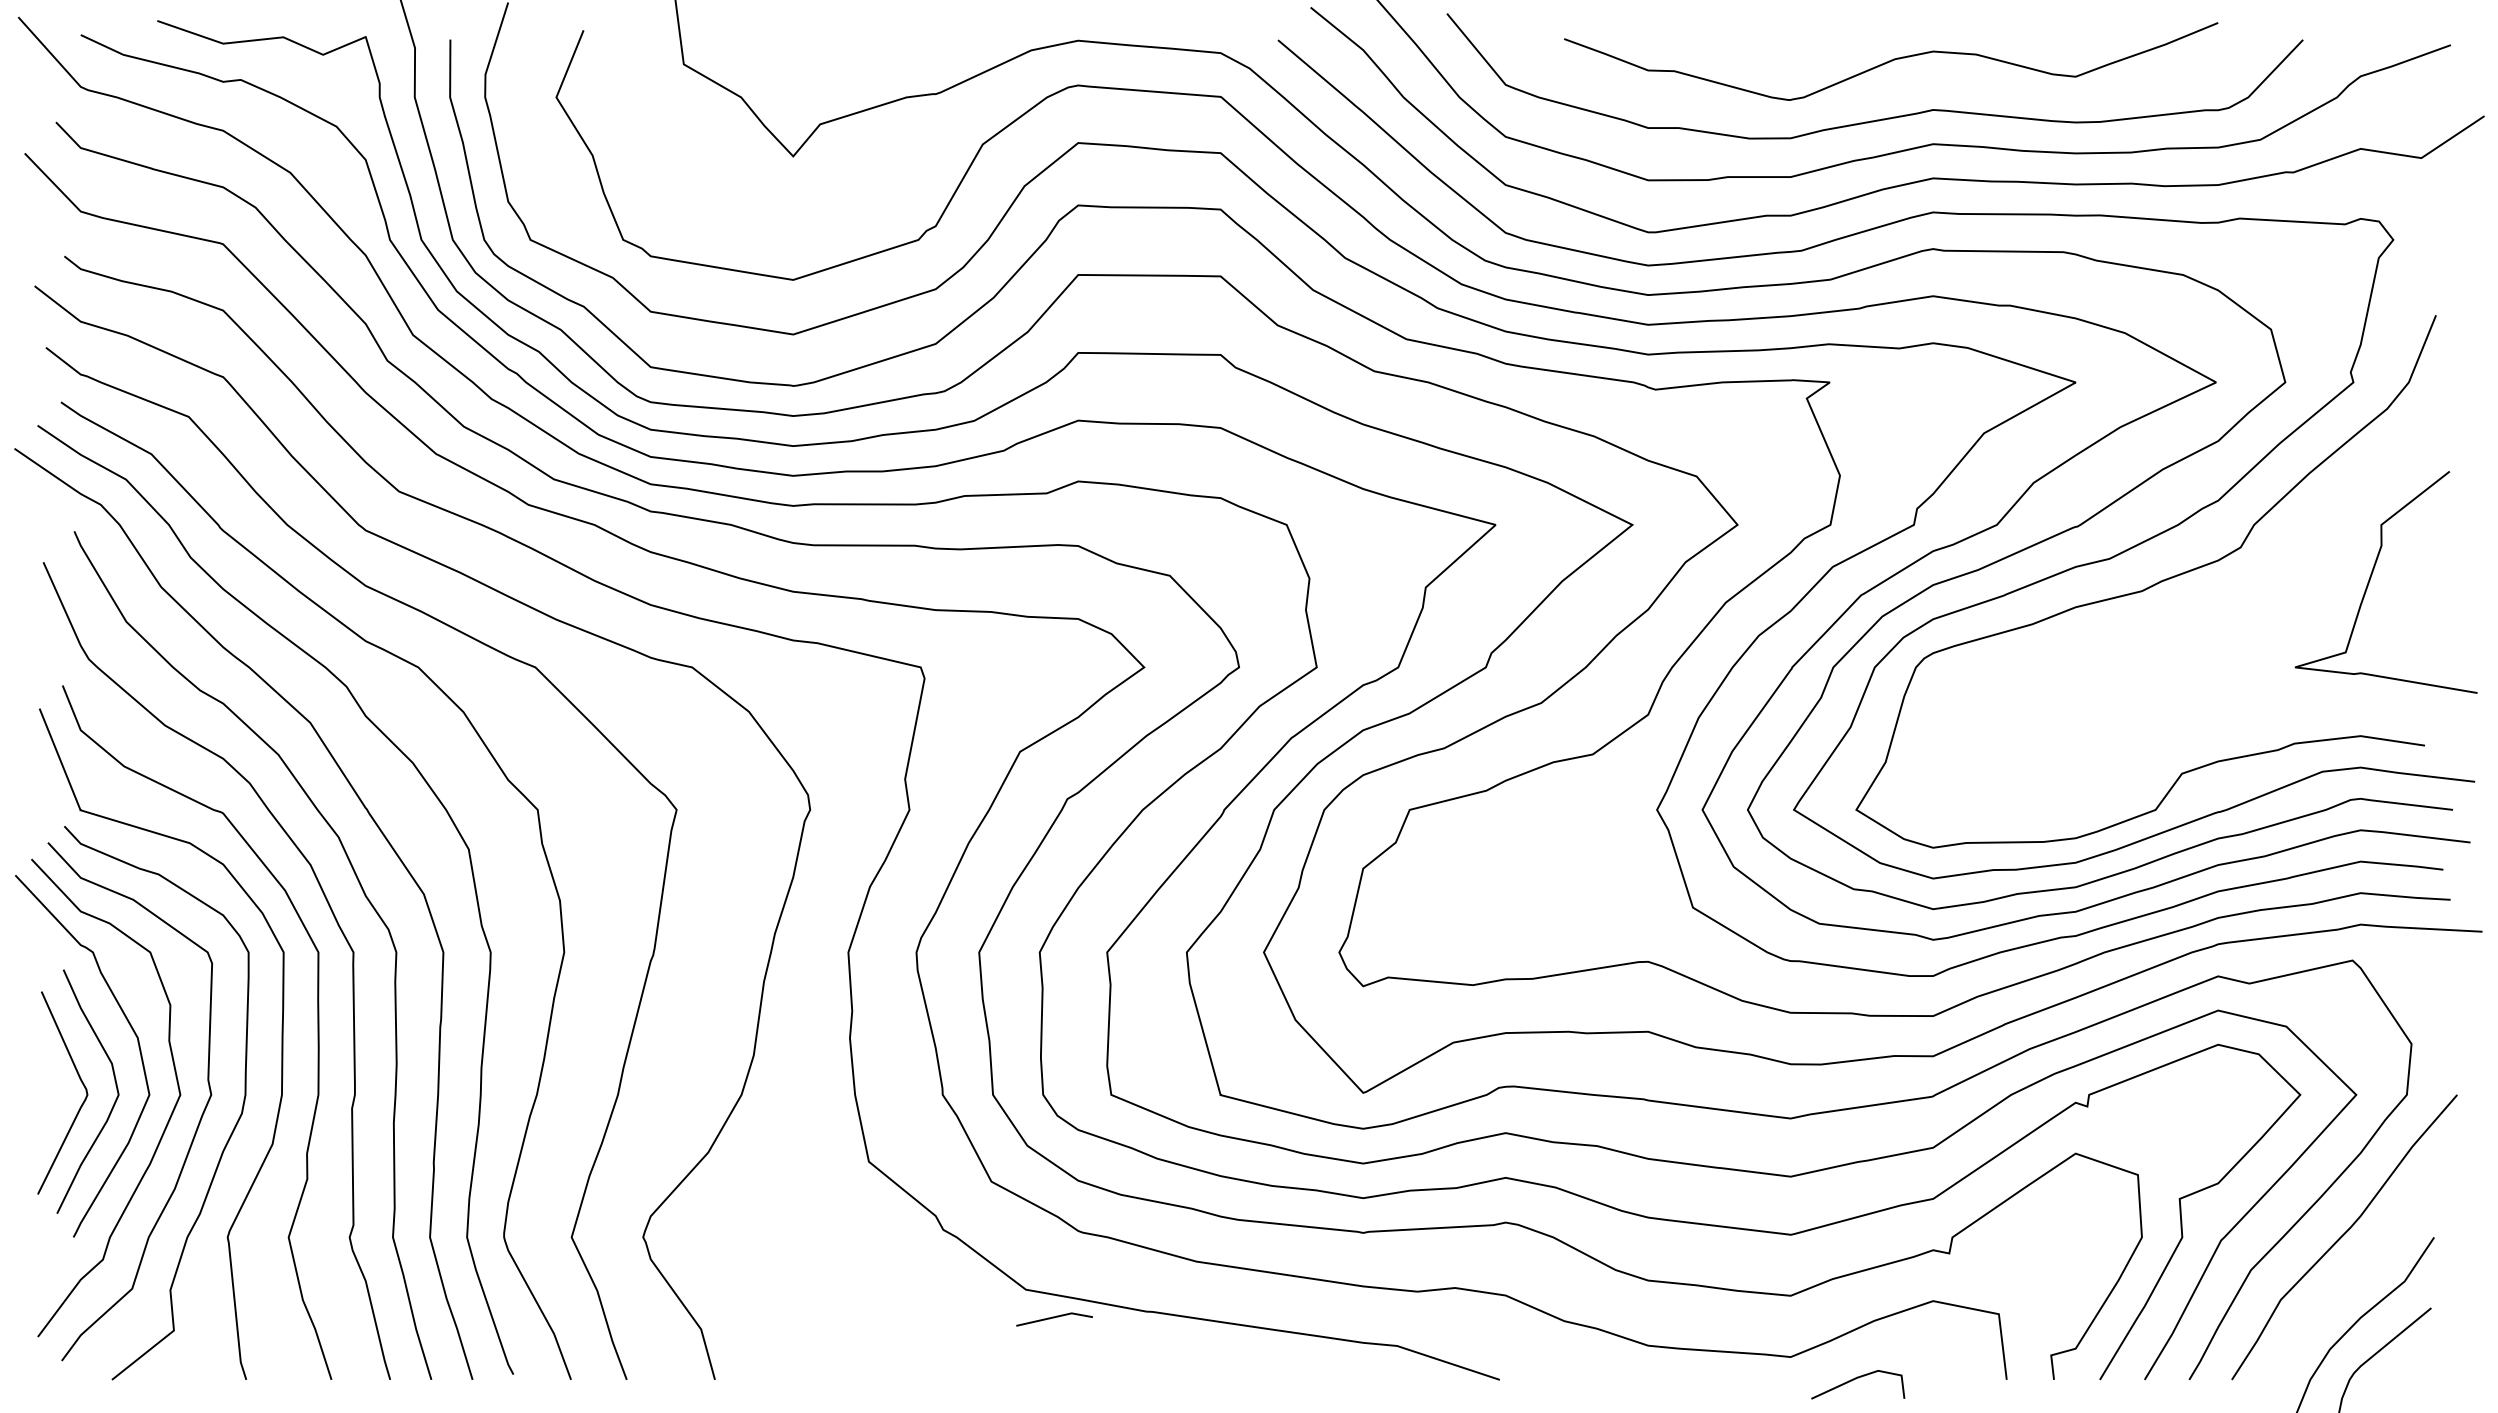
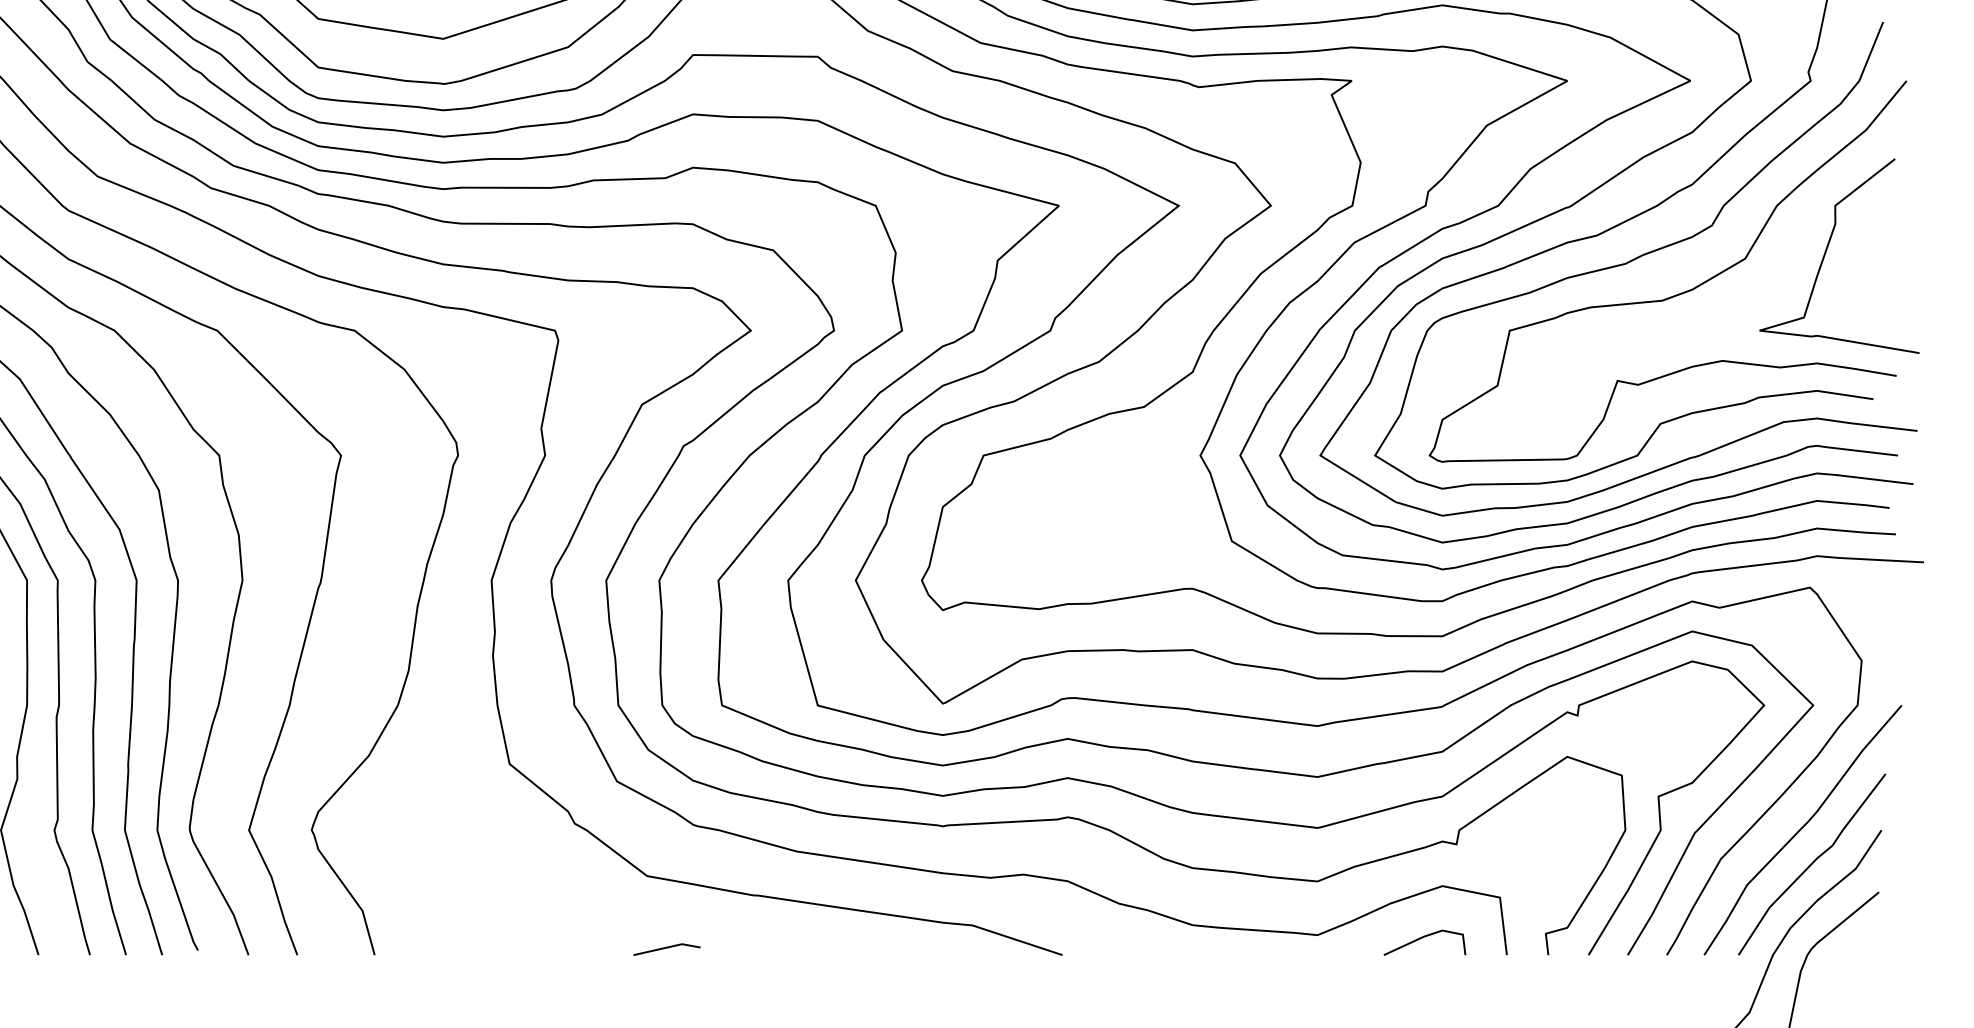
curve: (2198, 626) -> (1674, 294), added
curve: (2354, 1276) -> (1811, 864), added
line: (1054, 1318) -> (666, 948), moved
line: (1856, 1379) -> (1423, 938), moved

